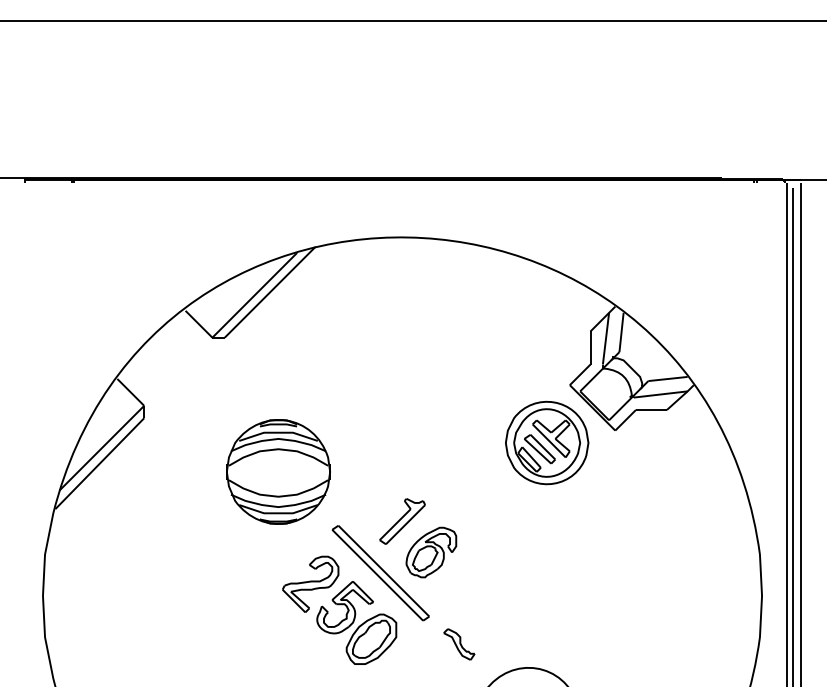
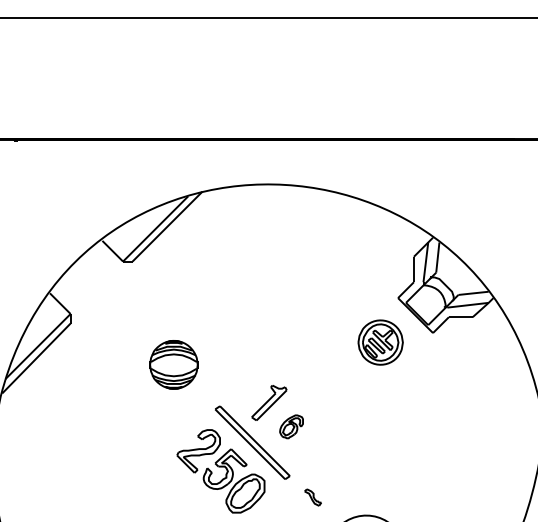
part: (547, 442) -> (380, 342), size x0.7
part: (278, 471) -> (173, 364), size x0.6
part: (431, 552) -> (291, 426), size x0.6
part: (459, 644) -> (313, 497), size x0.7

